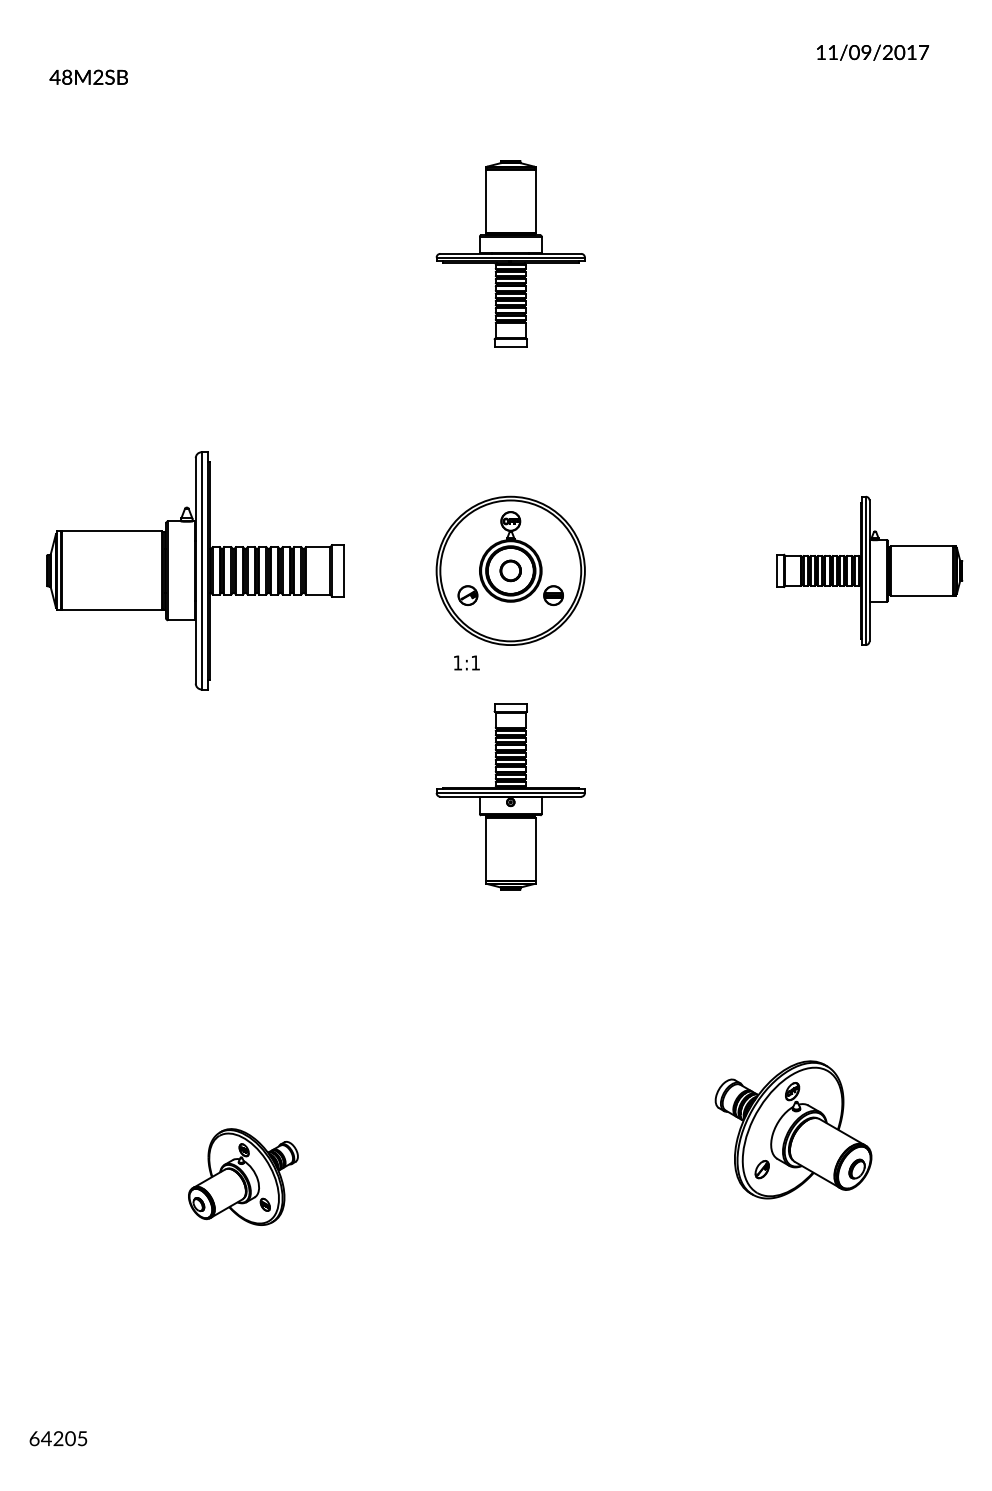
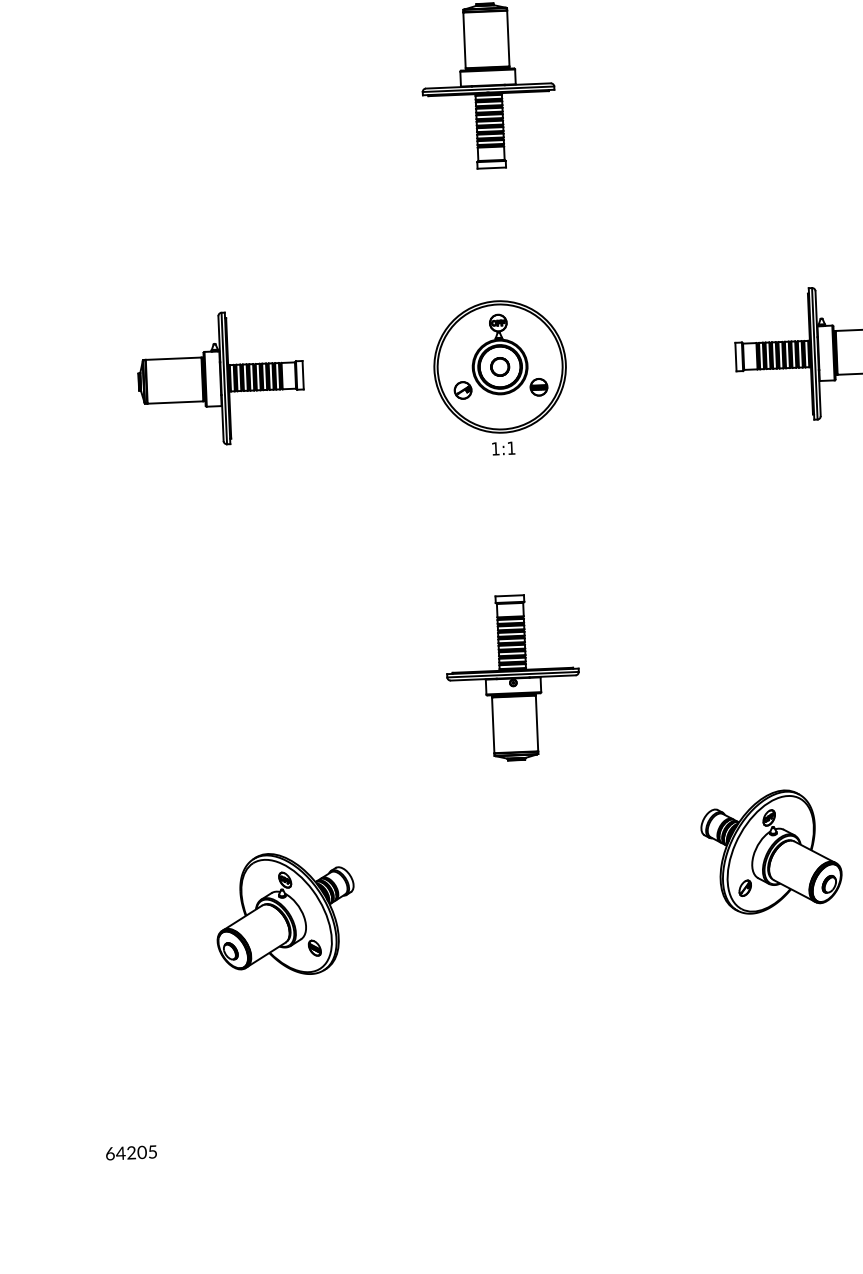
part: (195, 570) -> (220, 378), size x0.62
text: (466, 662) -> (503, 448), moved
part: (510, 796) -> (512, 677), moved
part: (243, 1176) -> (285, 913), size x1.43

